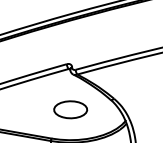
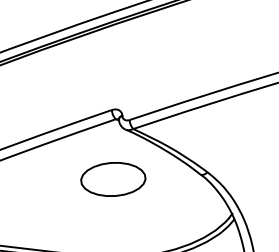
part: (70, 109) -> (112, 178), moved

